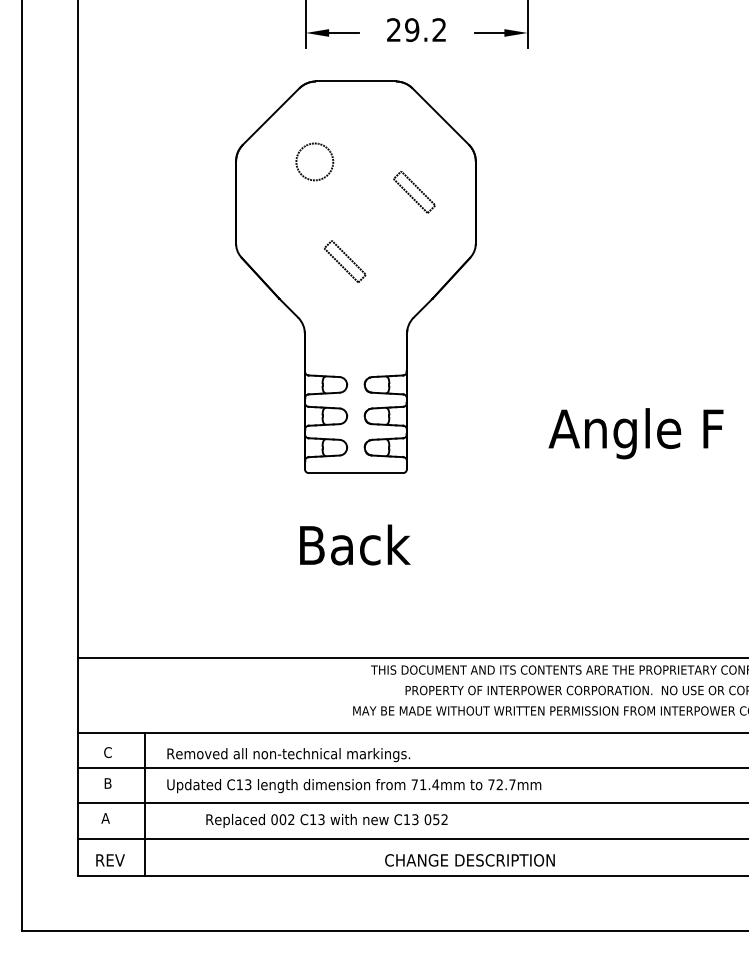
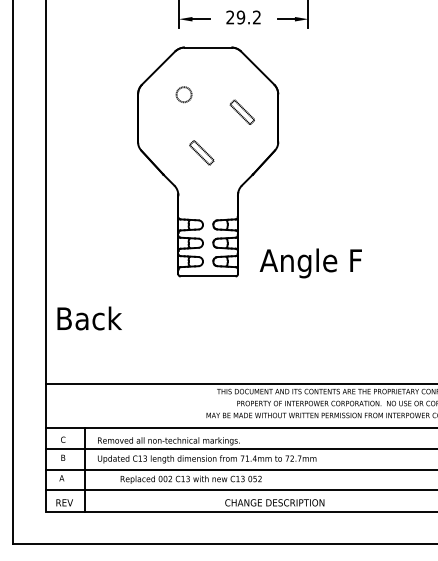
circle: (313, 161) -> (183, 94), size x0.7
text: (635, 433) -> (310, 263), moved
text: (354, 545) -> (89, 318), moved

